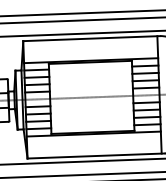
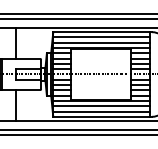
line: (90, 46) -> (101, 37), added
line: (90, 52) -> (101, 42), added
line: (93, 141) -> (101, 106), added
line: (94, 148) -> (101, 111), added

